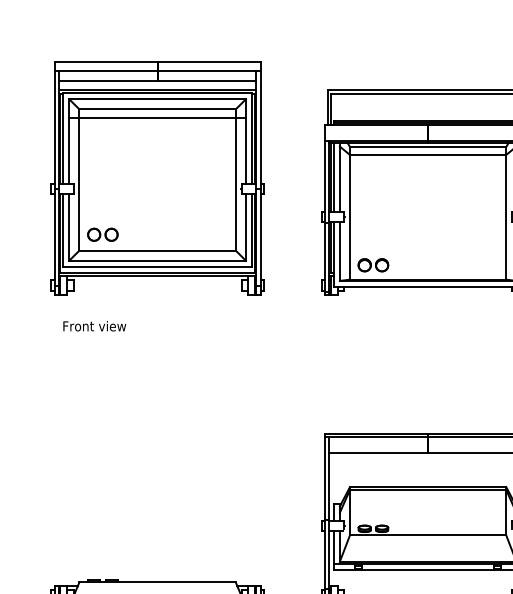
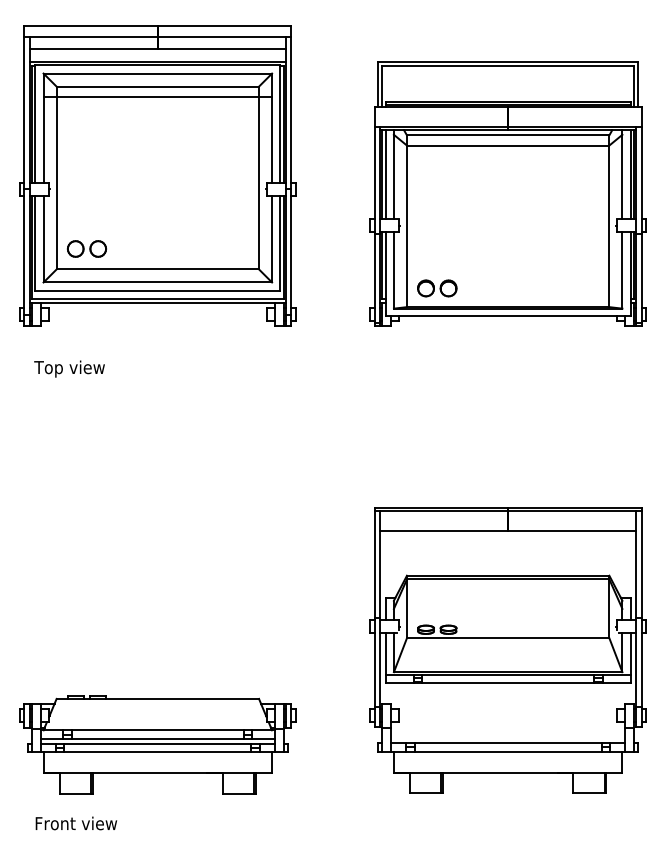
text: (94, 327) -> (75, 368), Front view -> Top view

